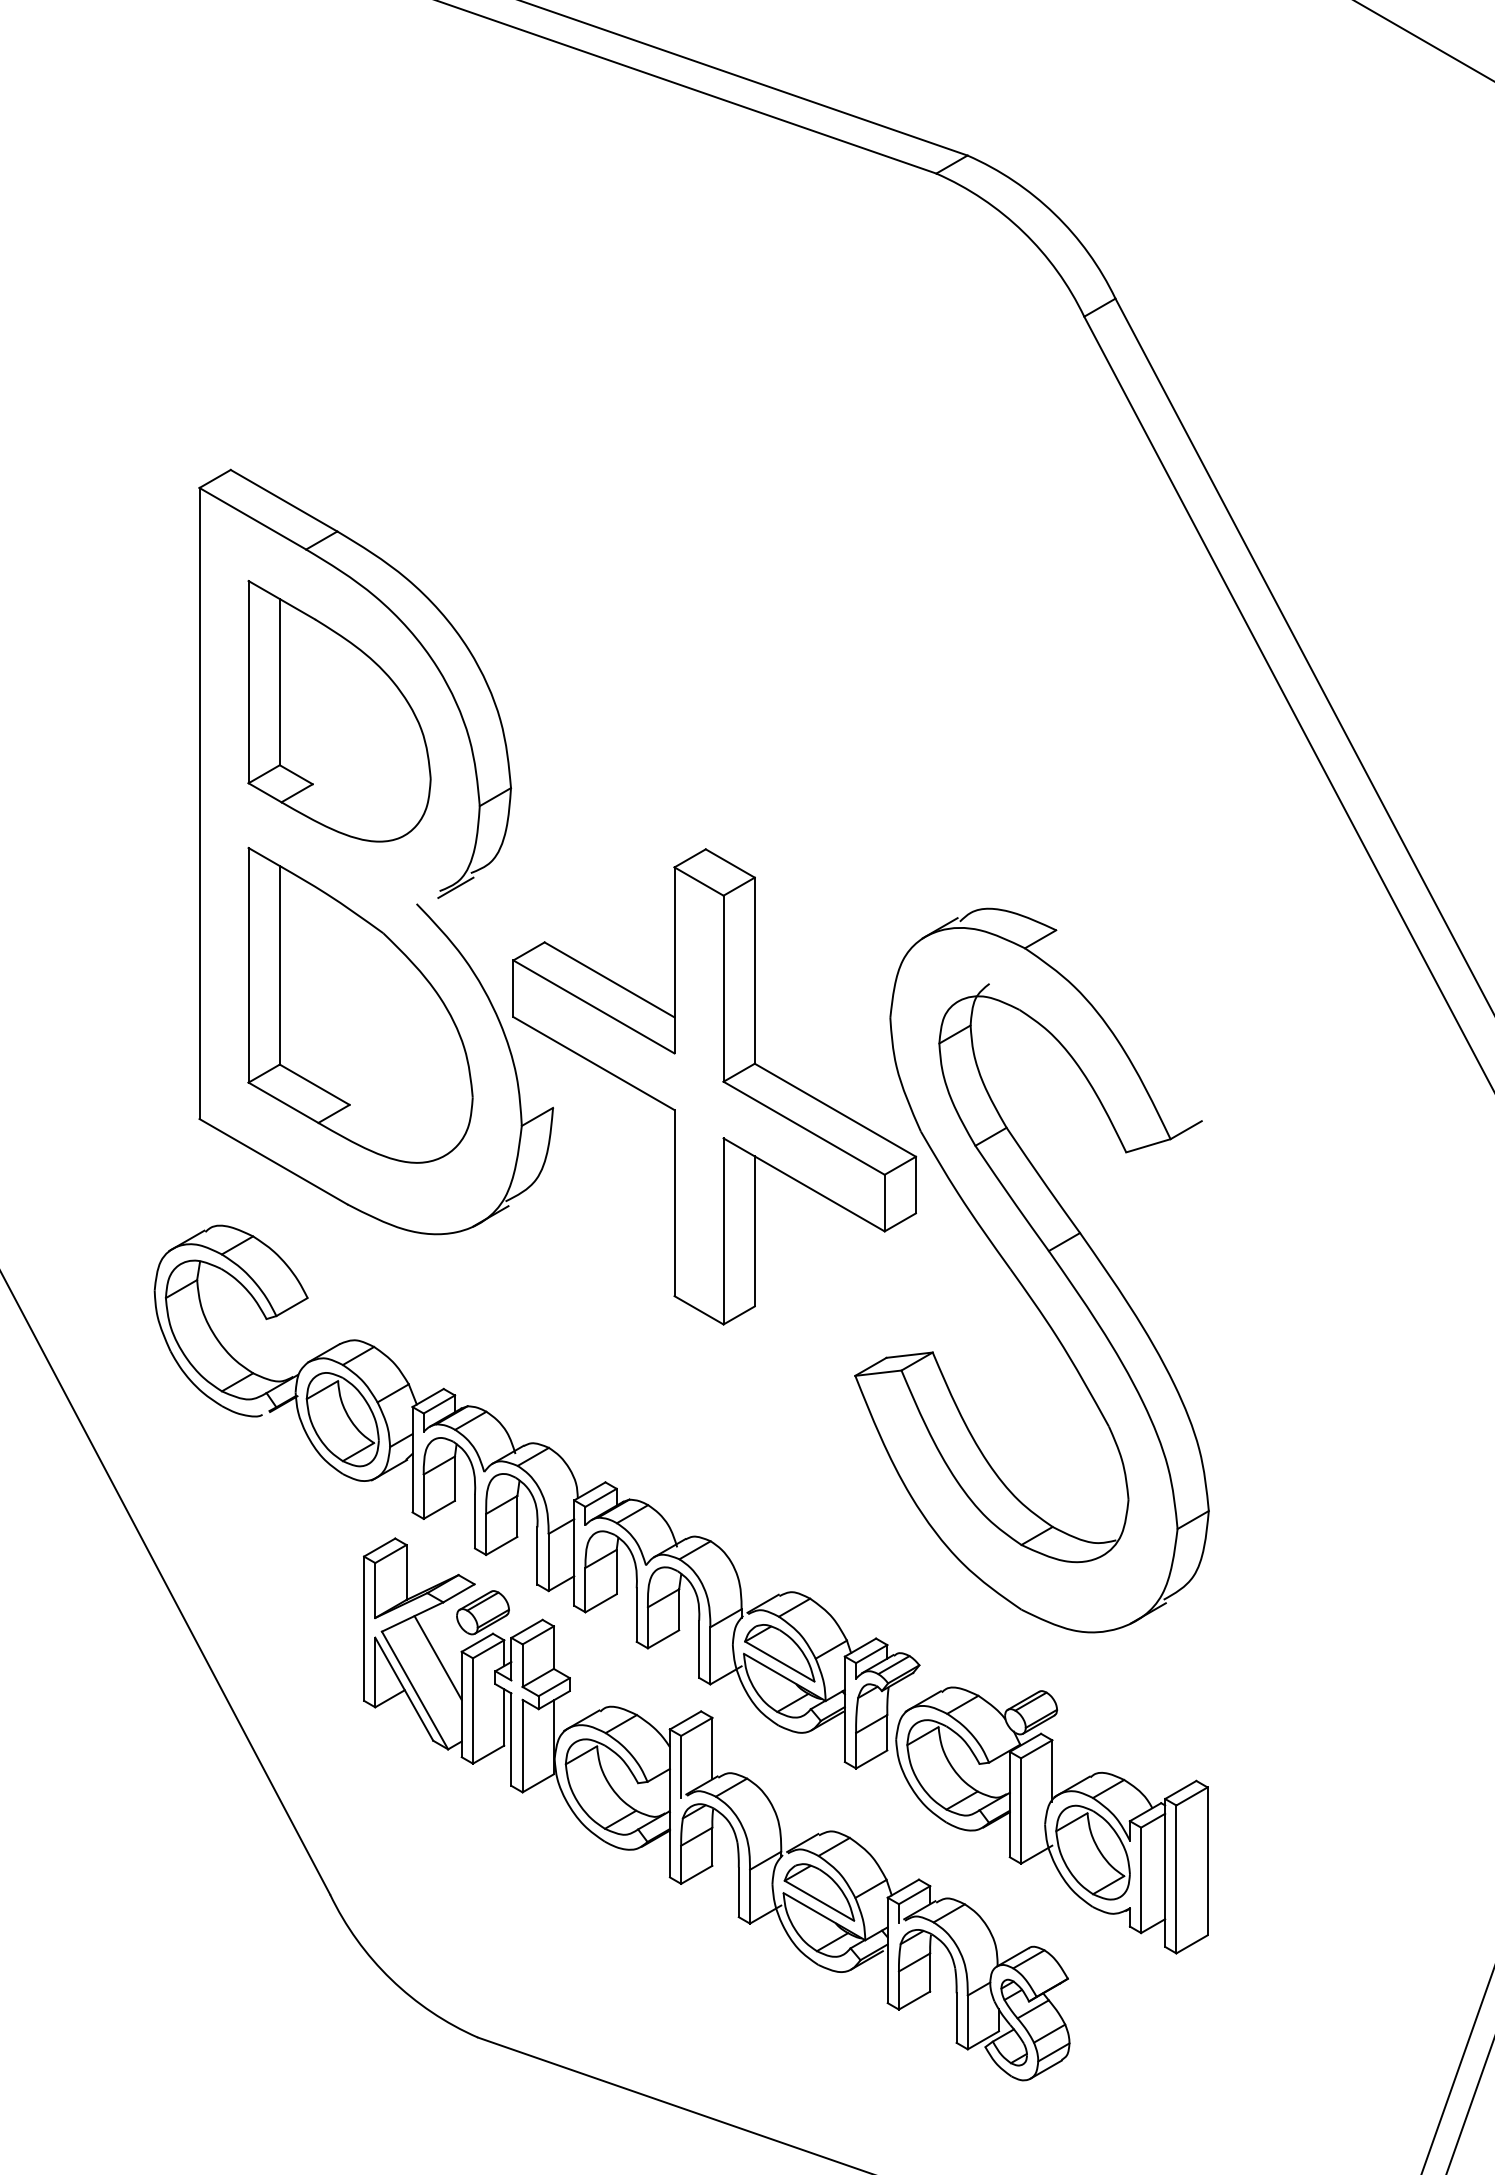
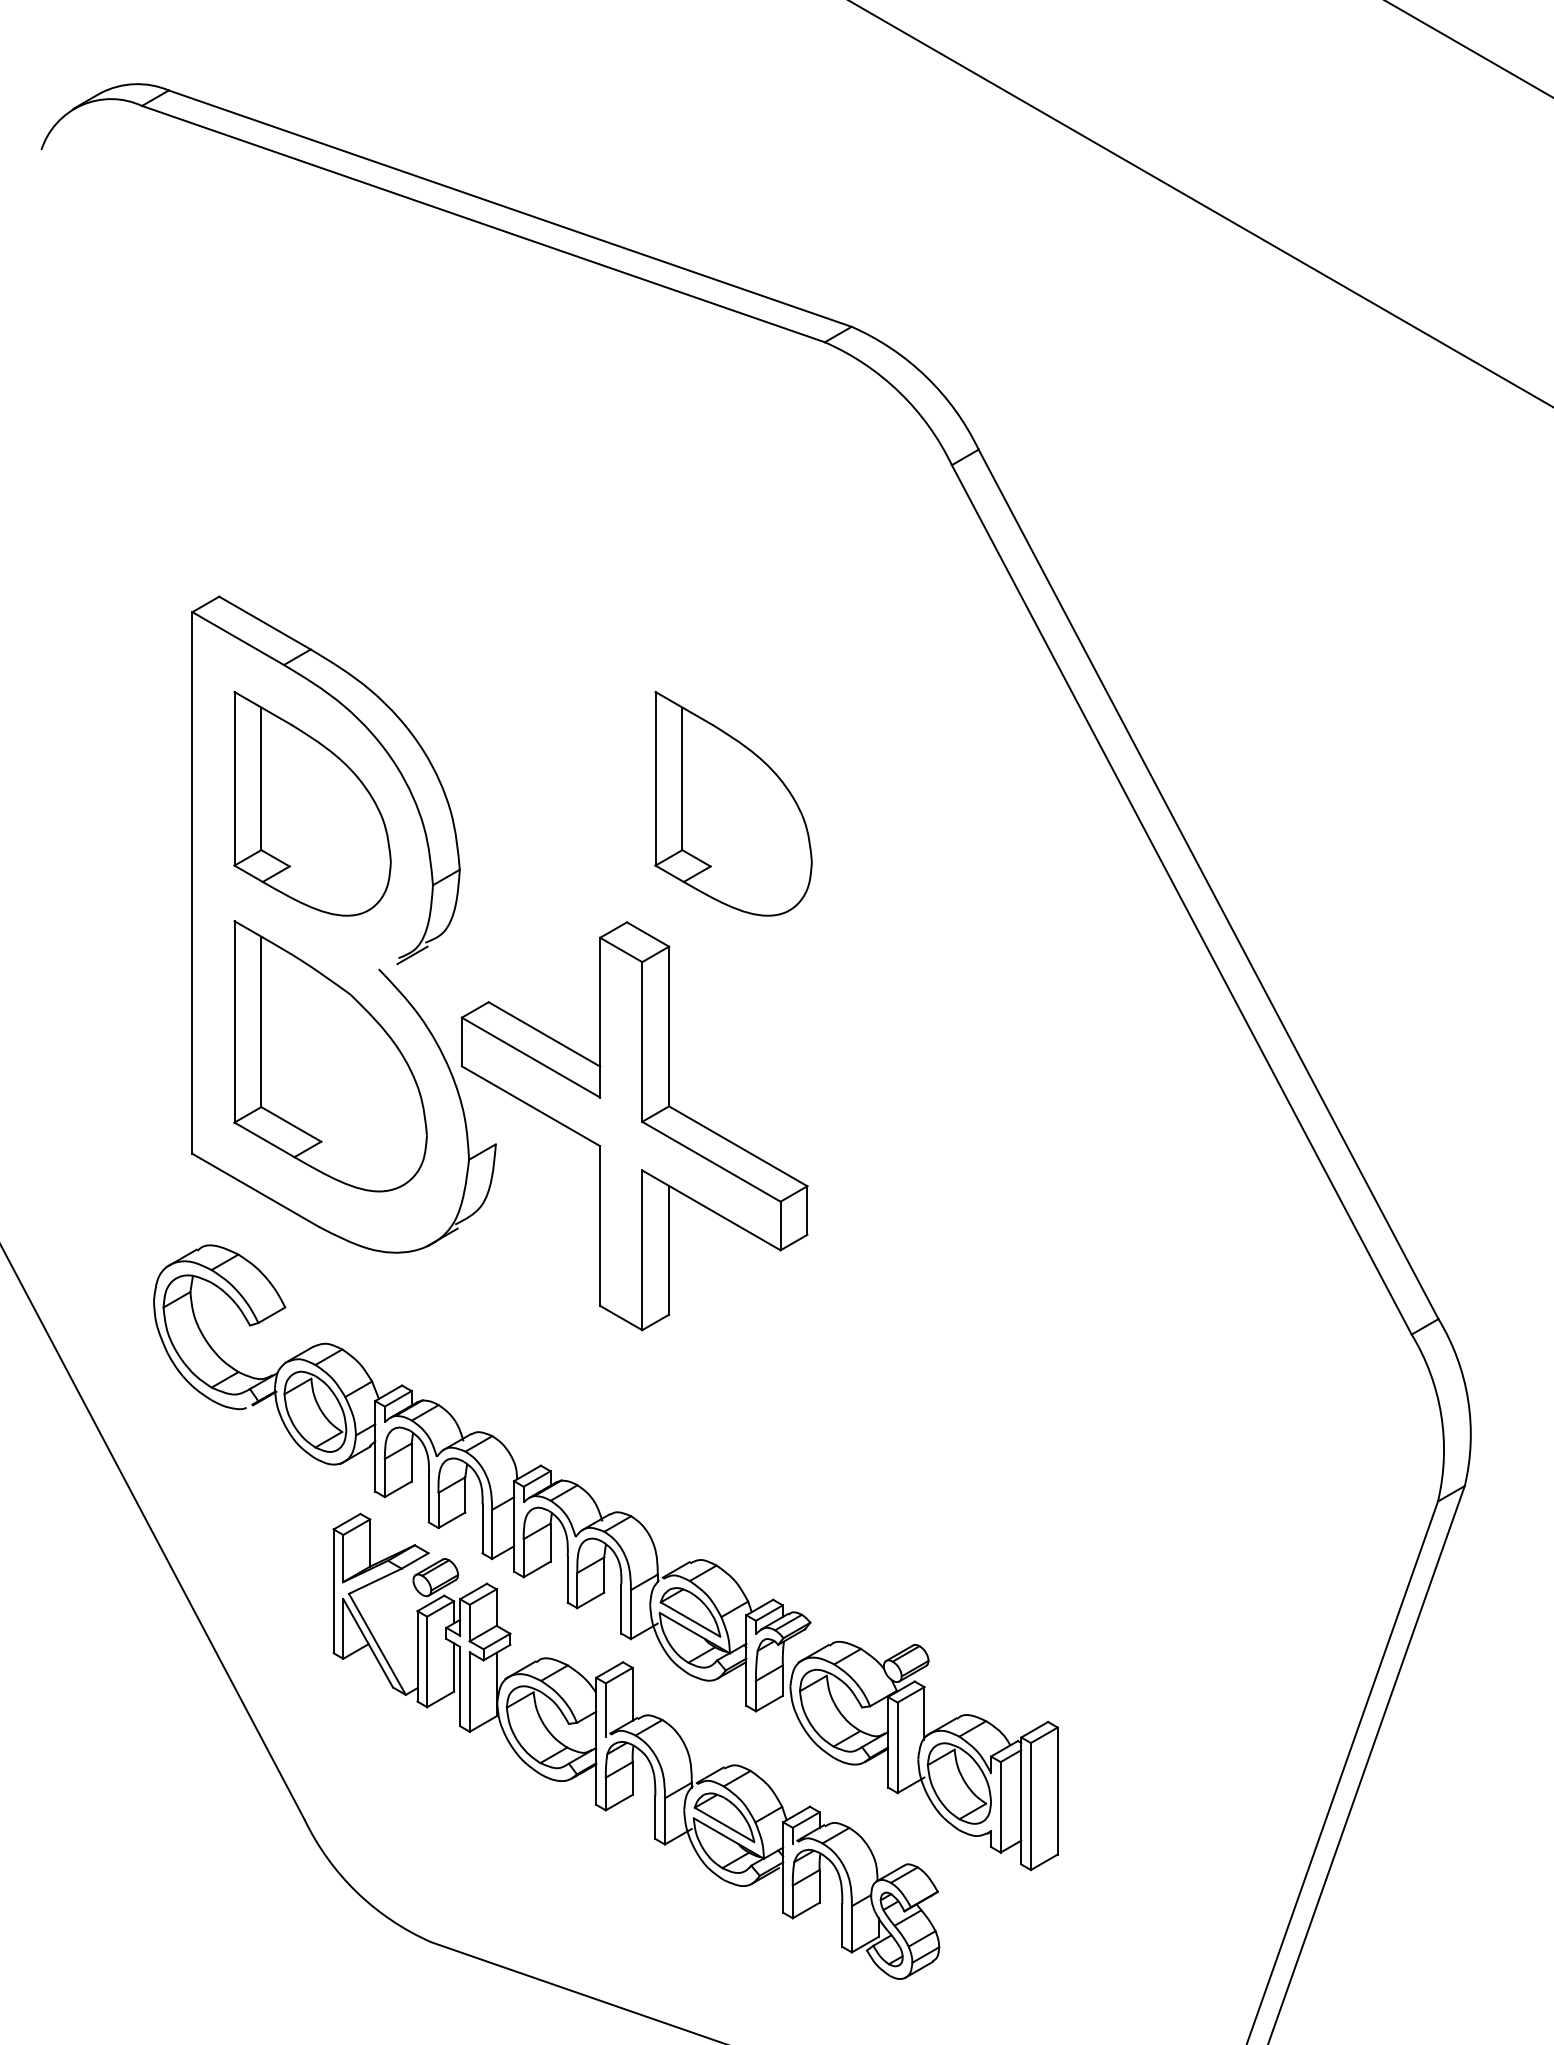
part: (829, 710) -> (733, 803), added
part: (1031, 1270) -> (906, 1283), removed
line: (438, 1658) -> (397, 1616), removed

